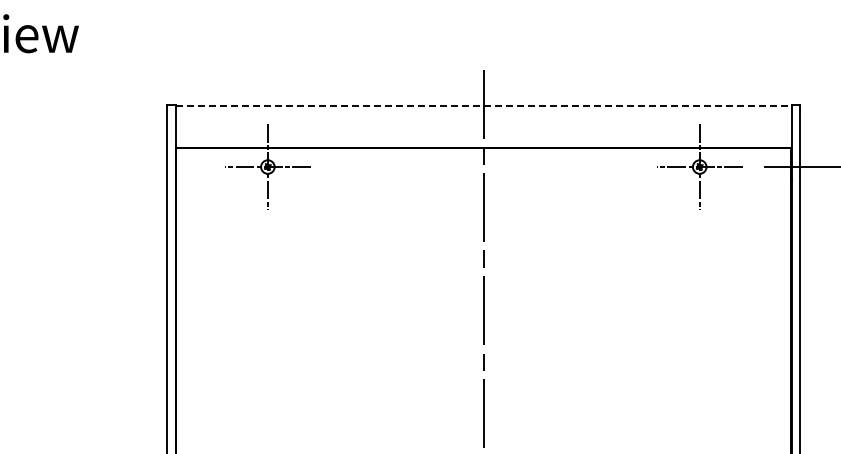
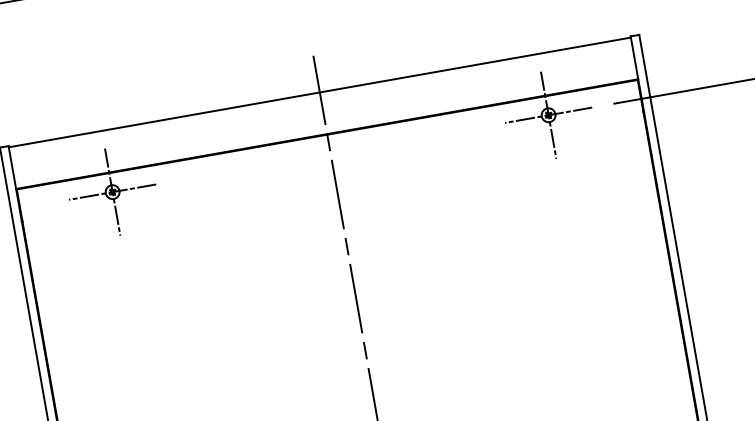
line: (484, 106) -> (320, 92), dashed -> solid

